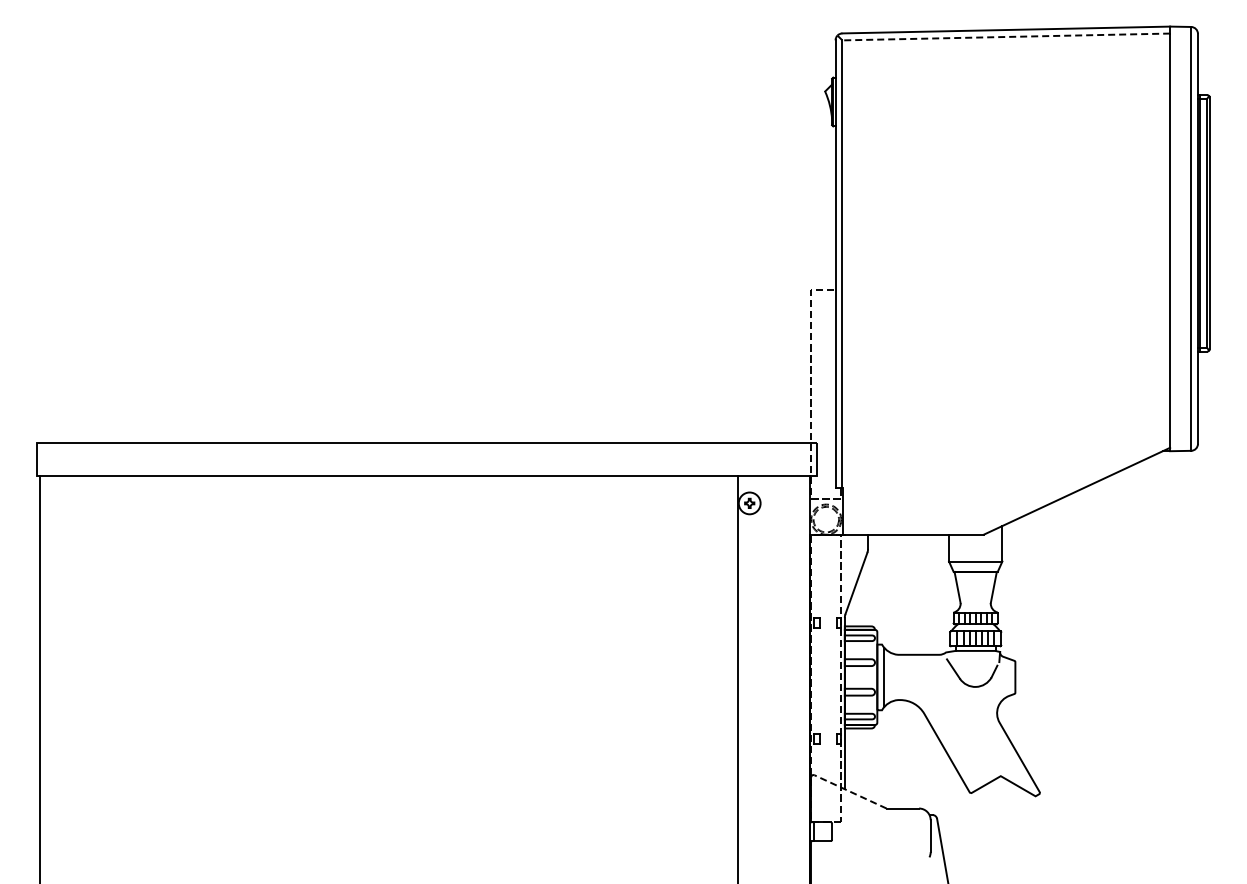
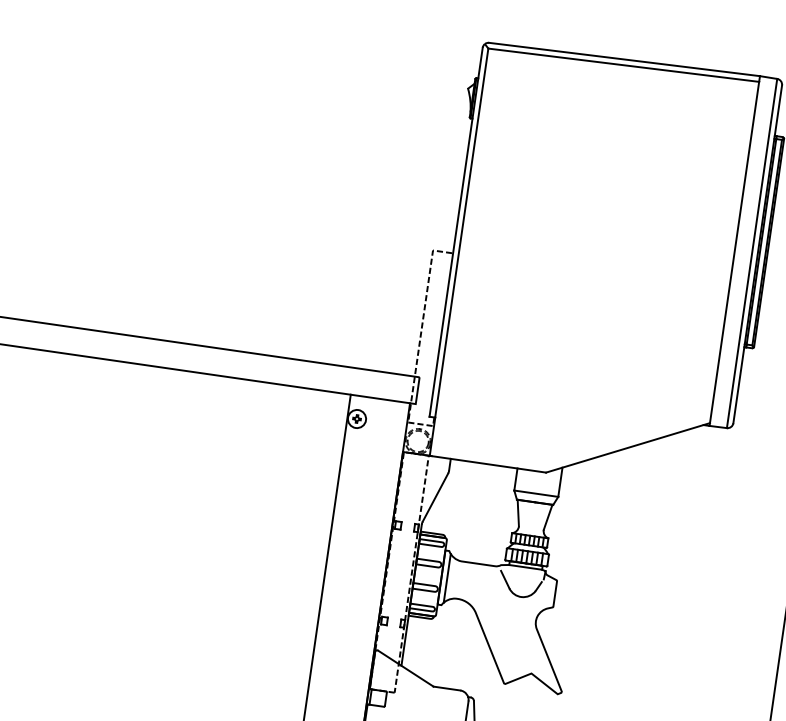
line: (1006, 36) -> (624, 64), dashed -> solid
line: (850, 791) -> (405, 668), dashed -> solid

